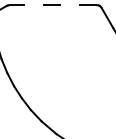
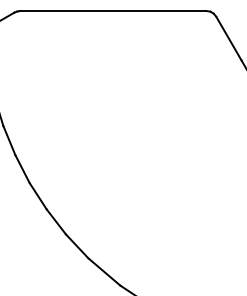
line: (53, 5) -> (113, 11), dashed -> solid

